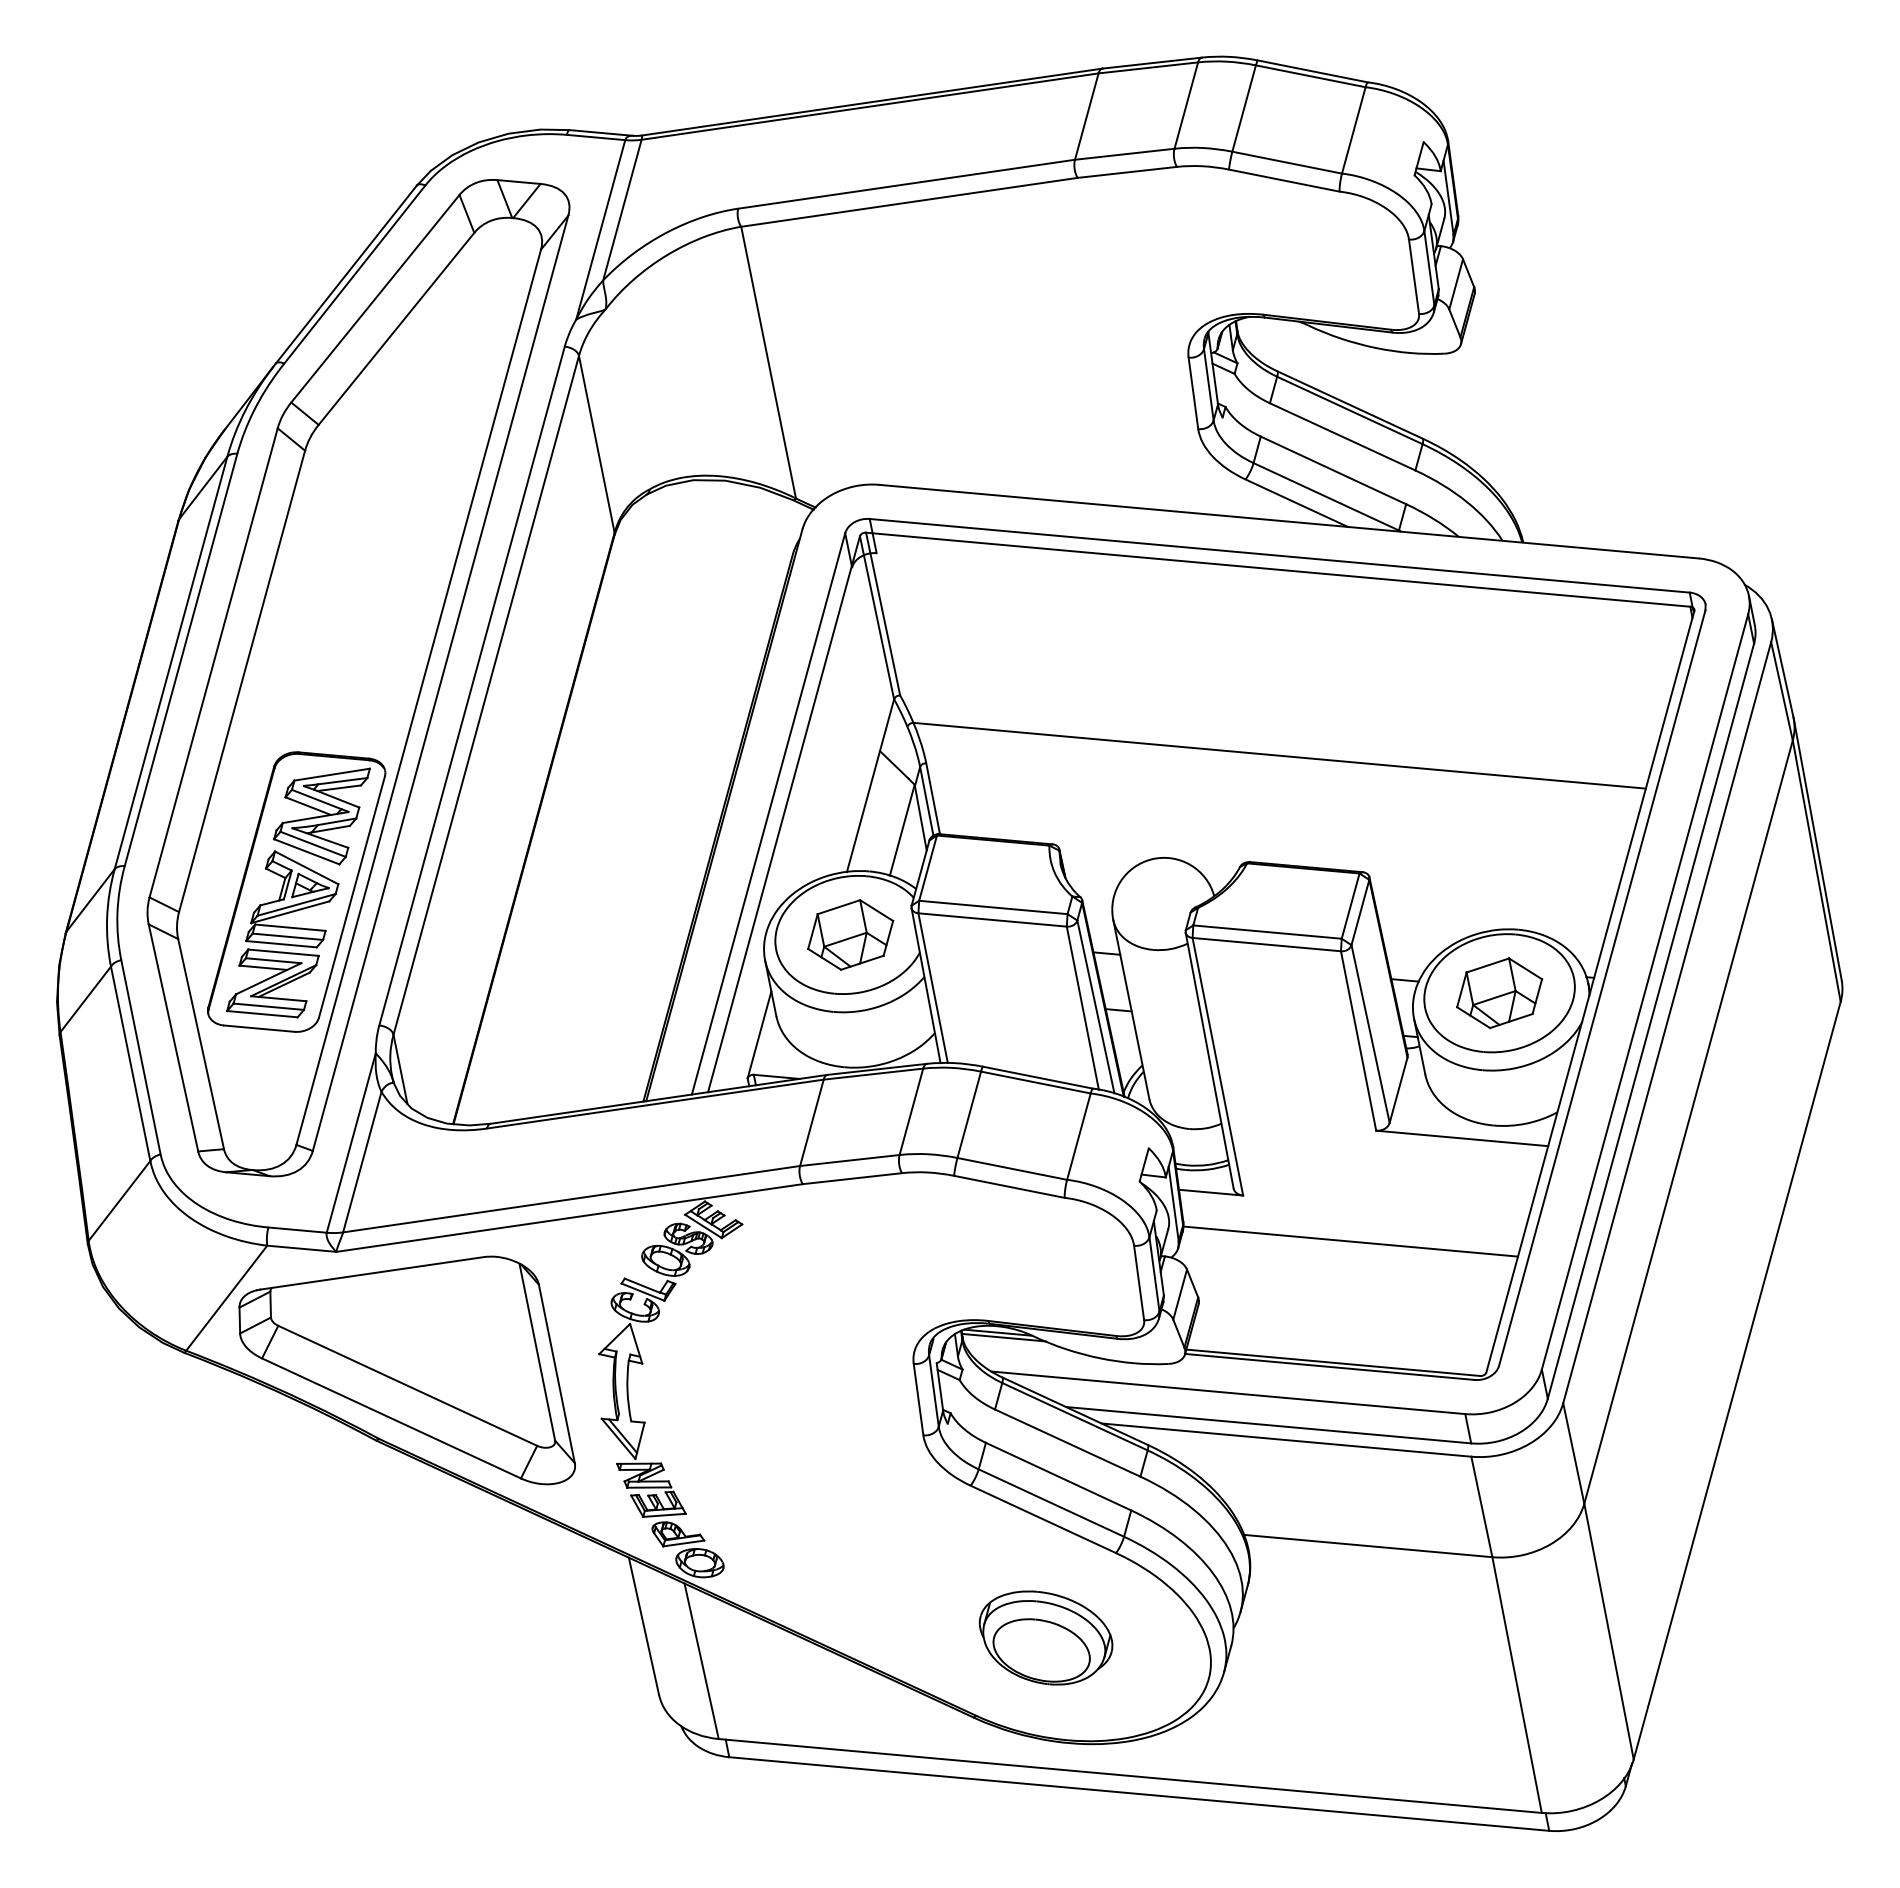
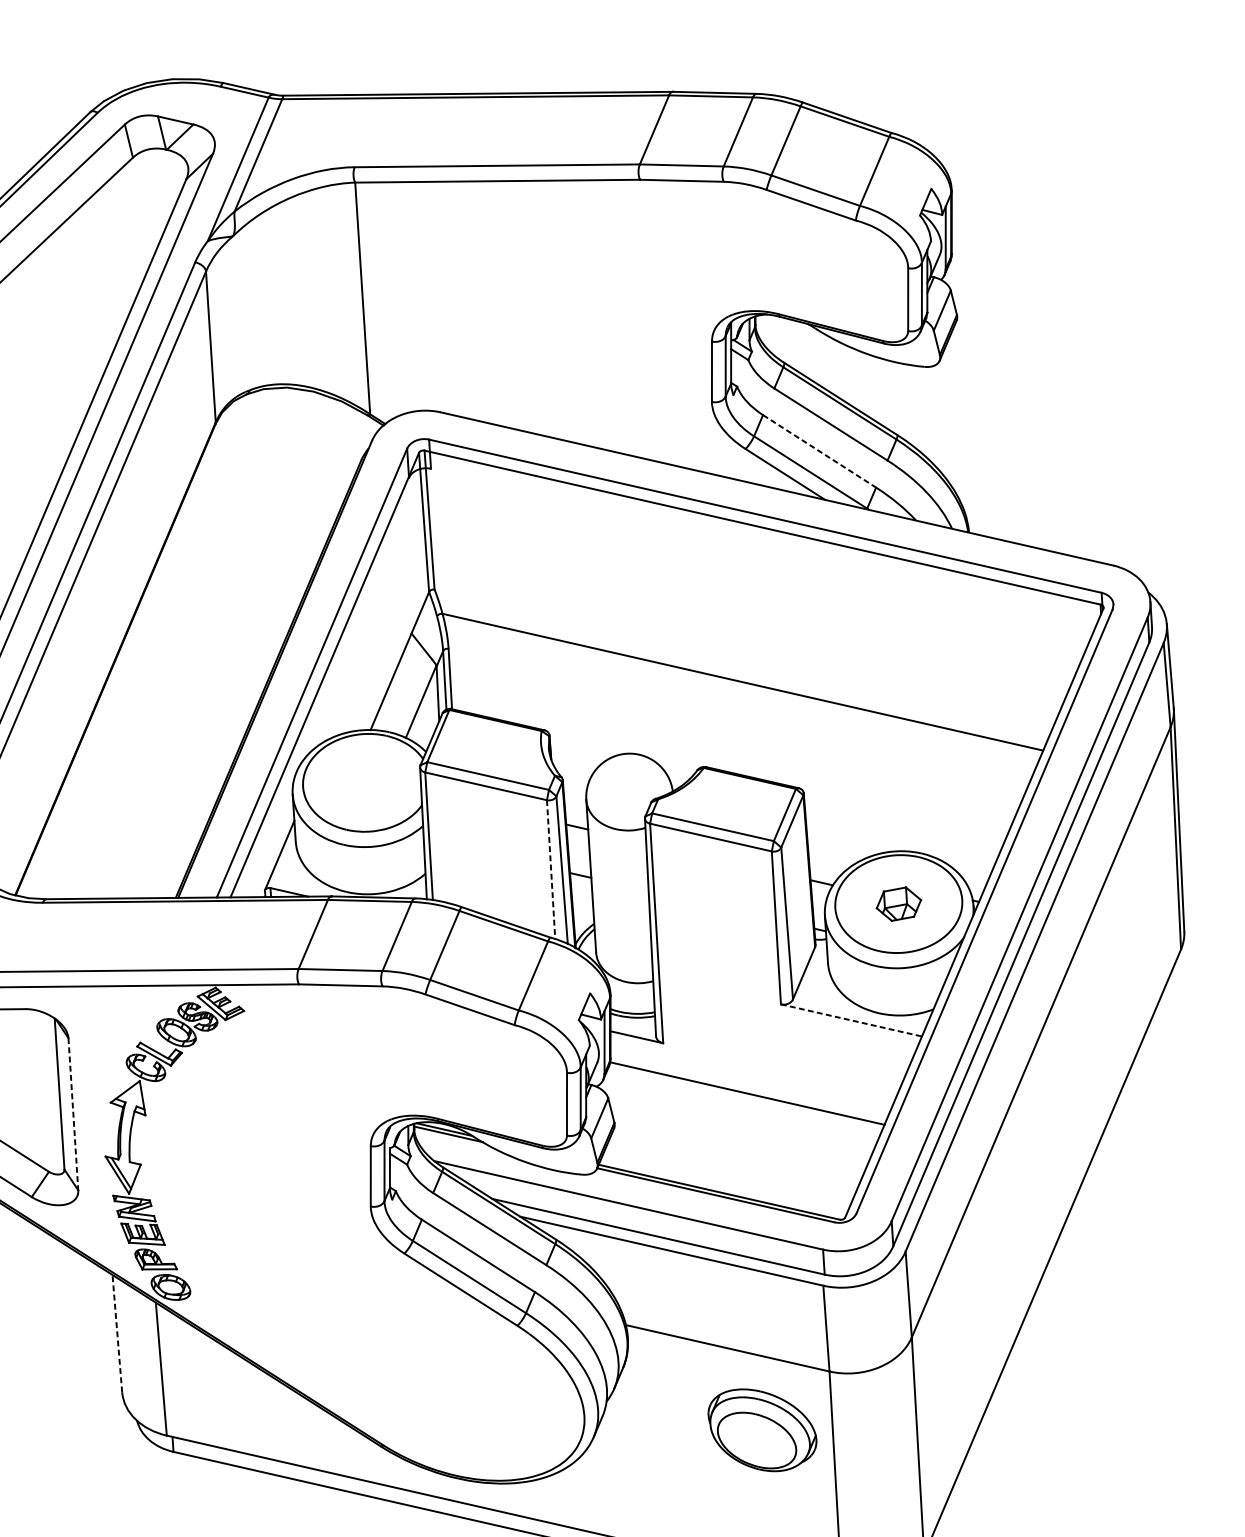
line: (1333, 470) -> (819, 451), solid -> dashed
part: (850, 934) -> (366, 782), removed
part: (1499, 993) -> (898, 904), size x0.6
line: (1082, 1008) -> (550, 869), solid -> dashed
line: (1462, 1138) -> (851, 1020), solid -> dashed
line: (556, 1373) -> (73, 1113), solid -> dashed
line: (643, 1625) -> (117, 1332), solid -> dashed
part: (1045, 1637) -> (761, 1430), moved

